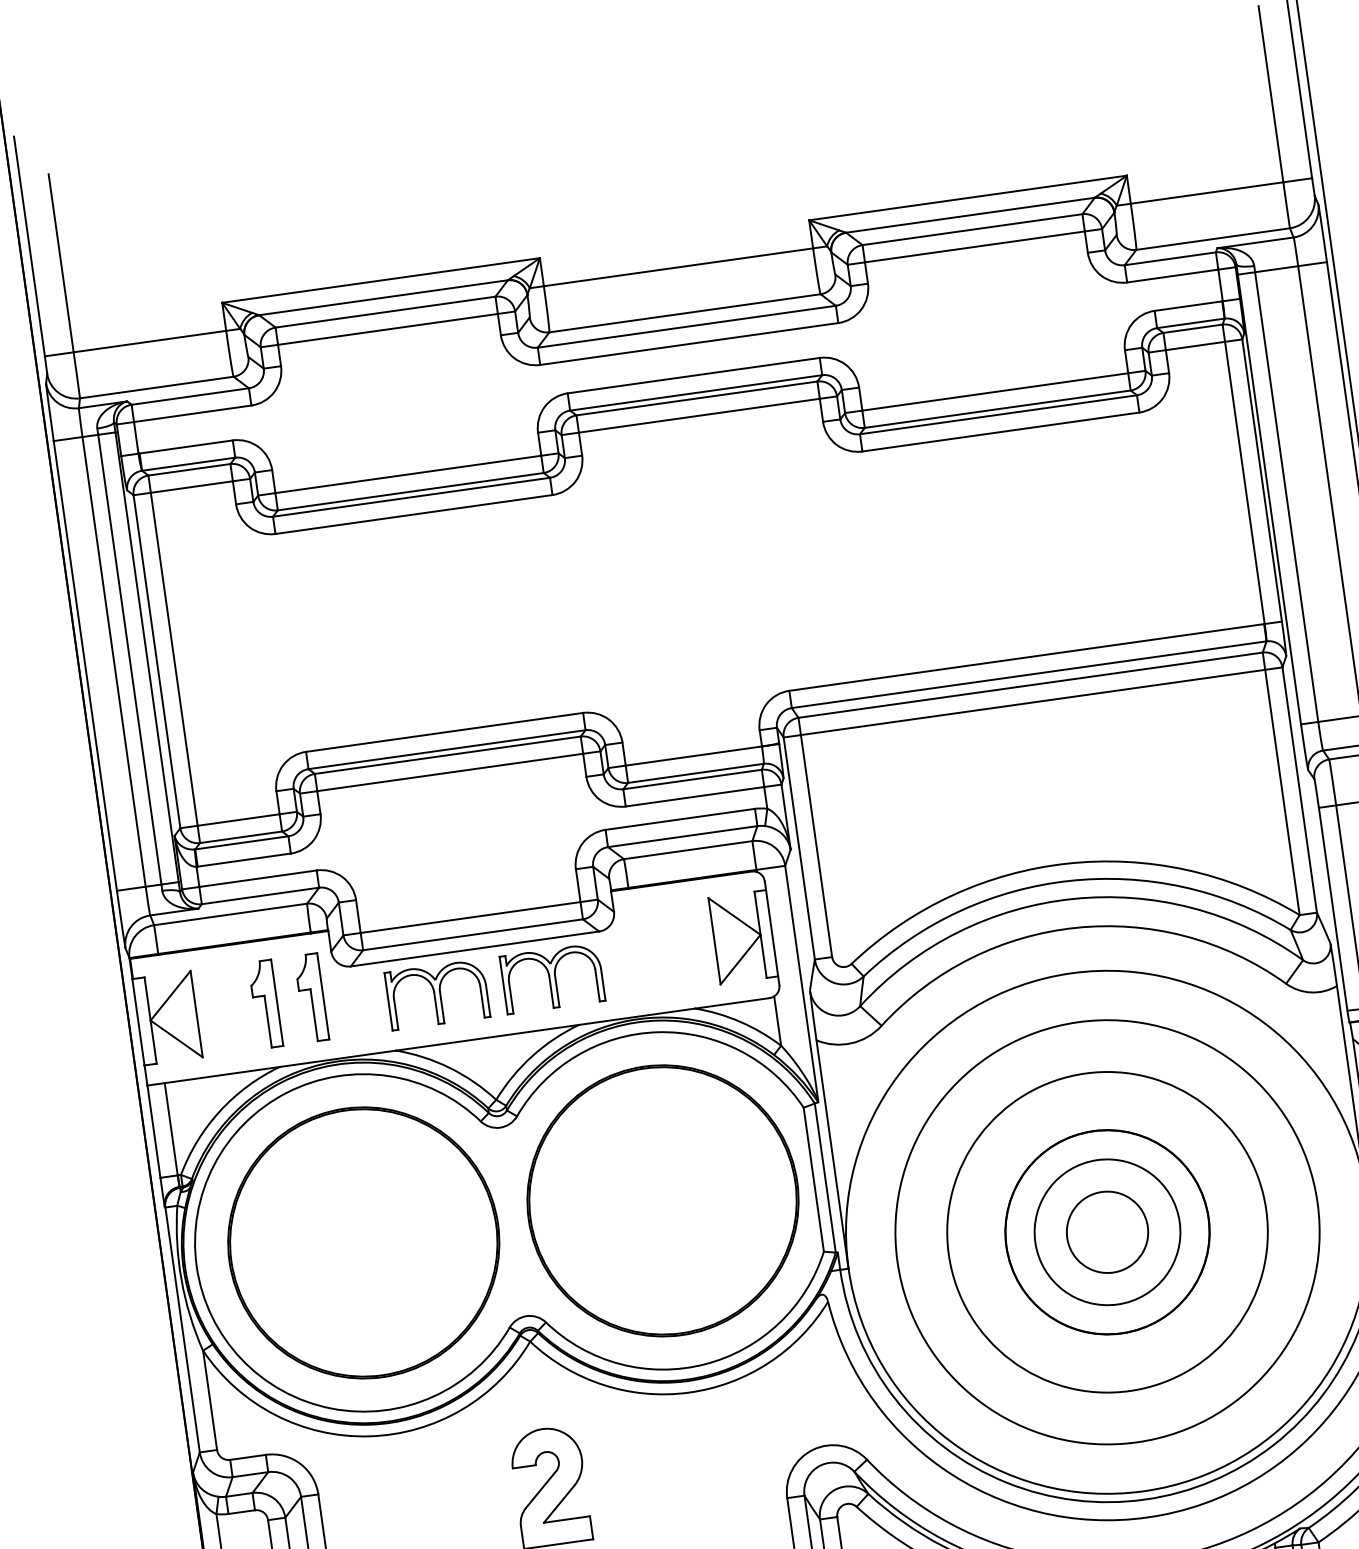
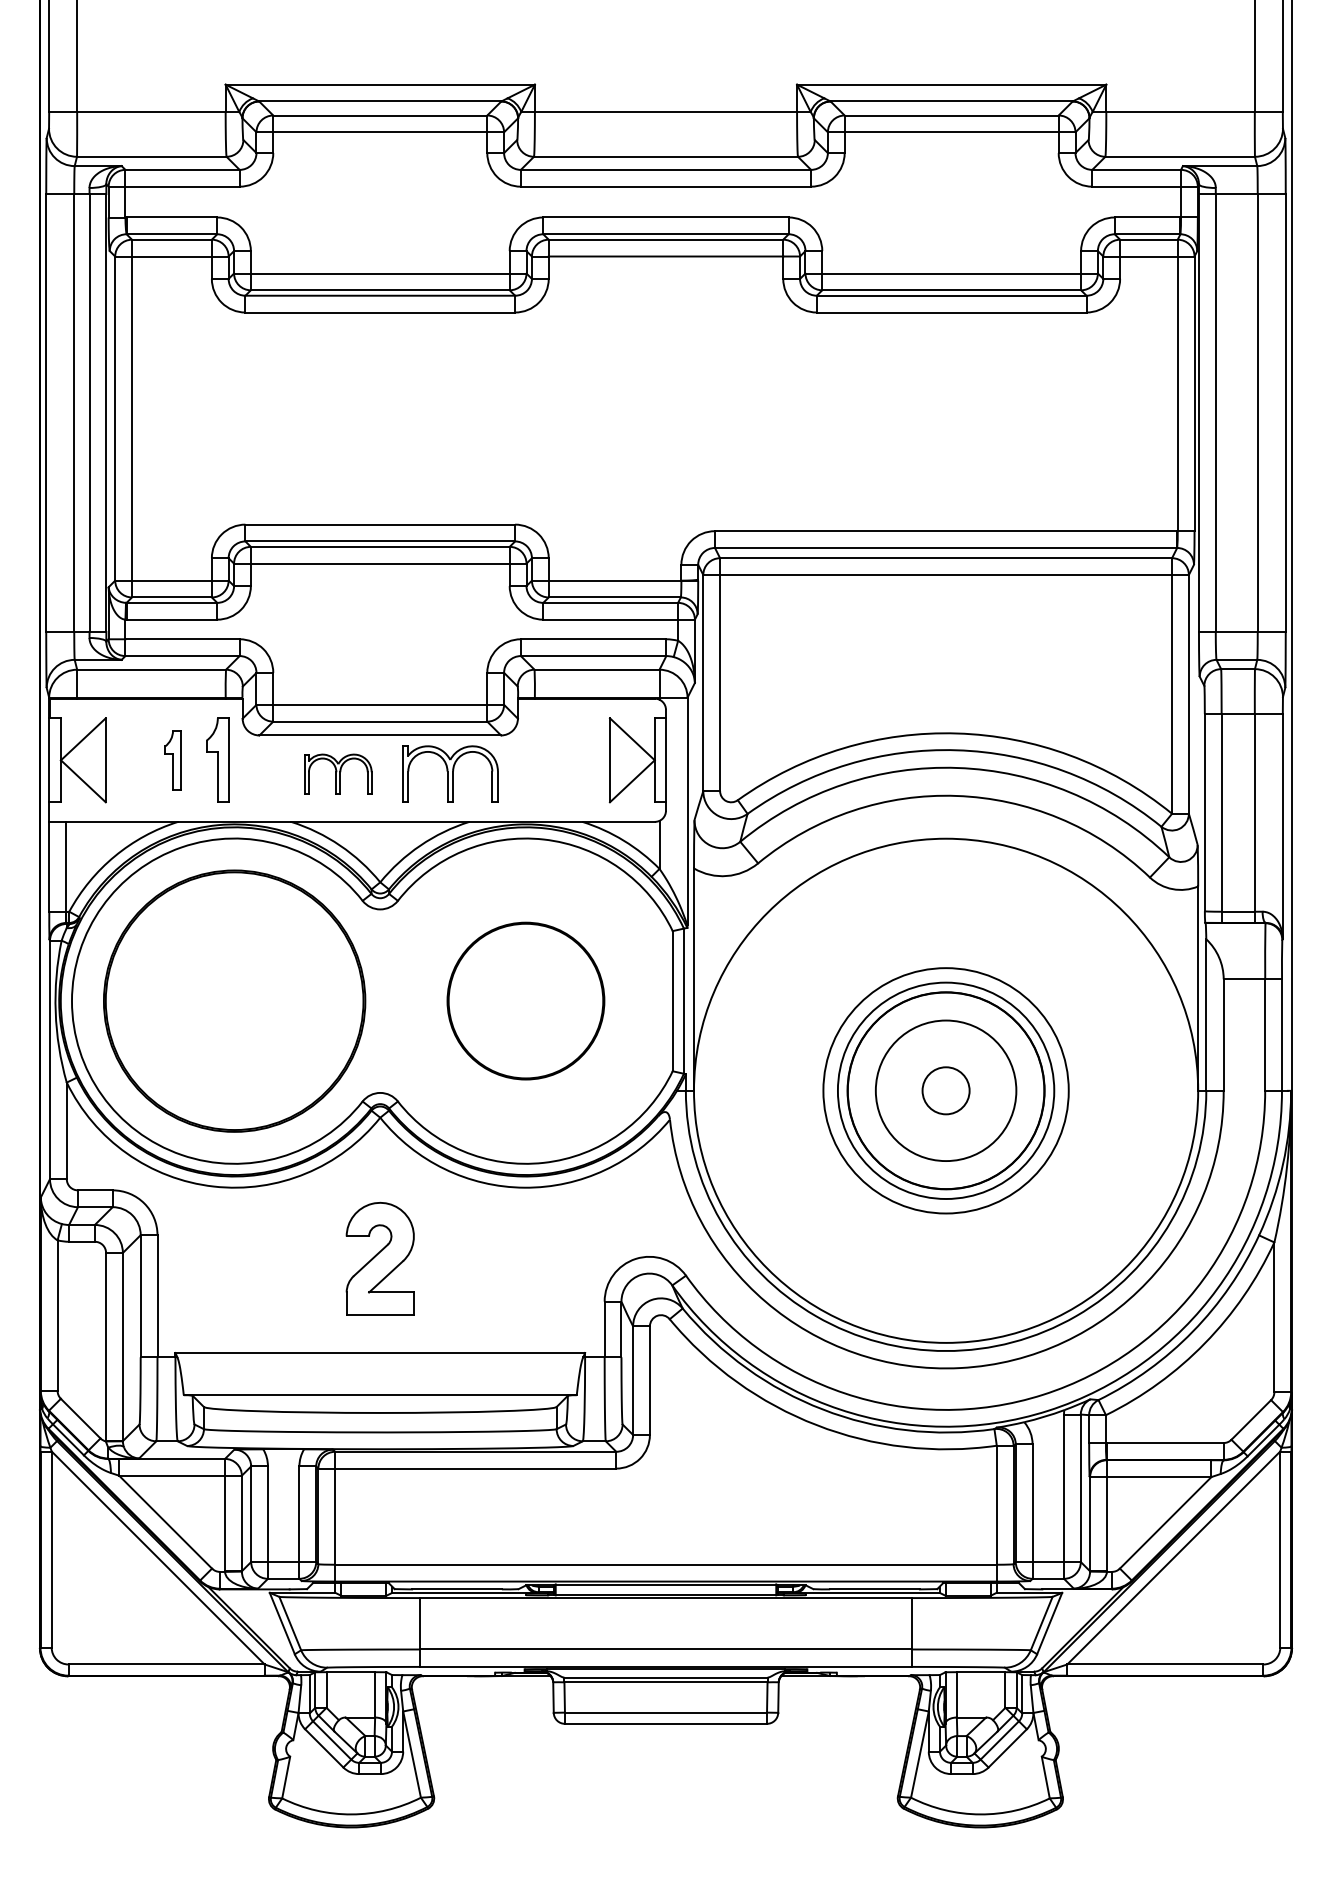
part: (437, 994) -> (338, 773), size x0.7
part: (265, 1003) -> (172, 759), size x0.7
part: (662, 1200) -> (525, 1000), size x0.6
circle: (1106, 1232) -> (945, 1090), size x0.6
circle: (1106, 1232) -> (945, 1090), size x0.6
circle: (1106, 1232) -> (945, 1090), size x0.7

